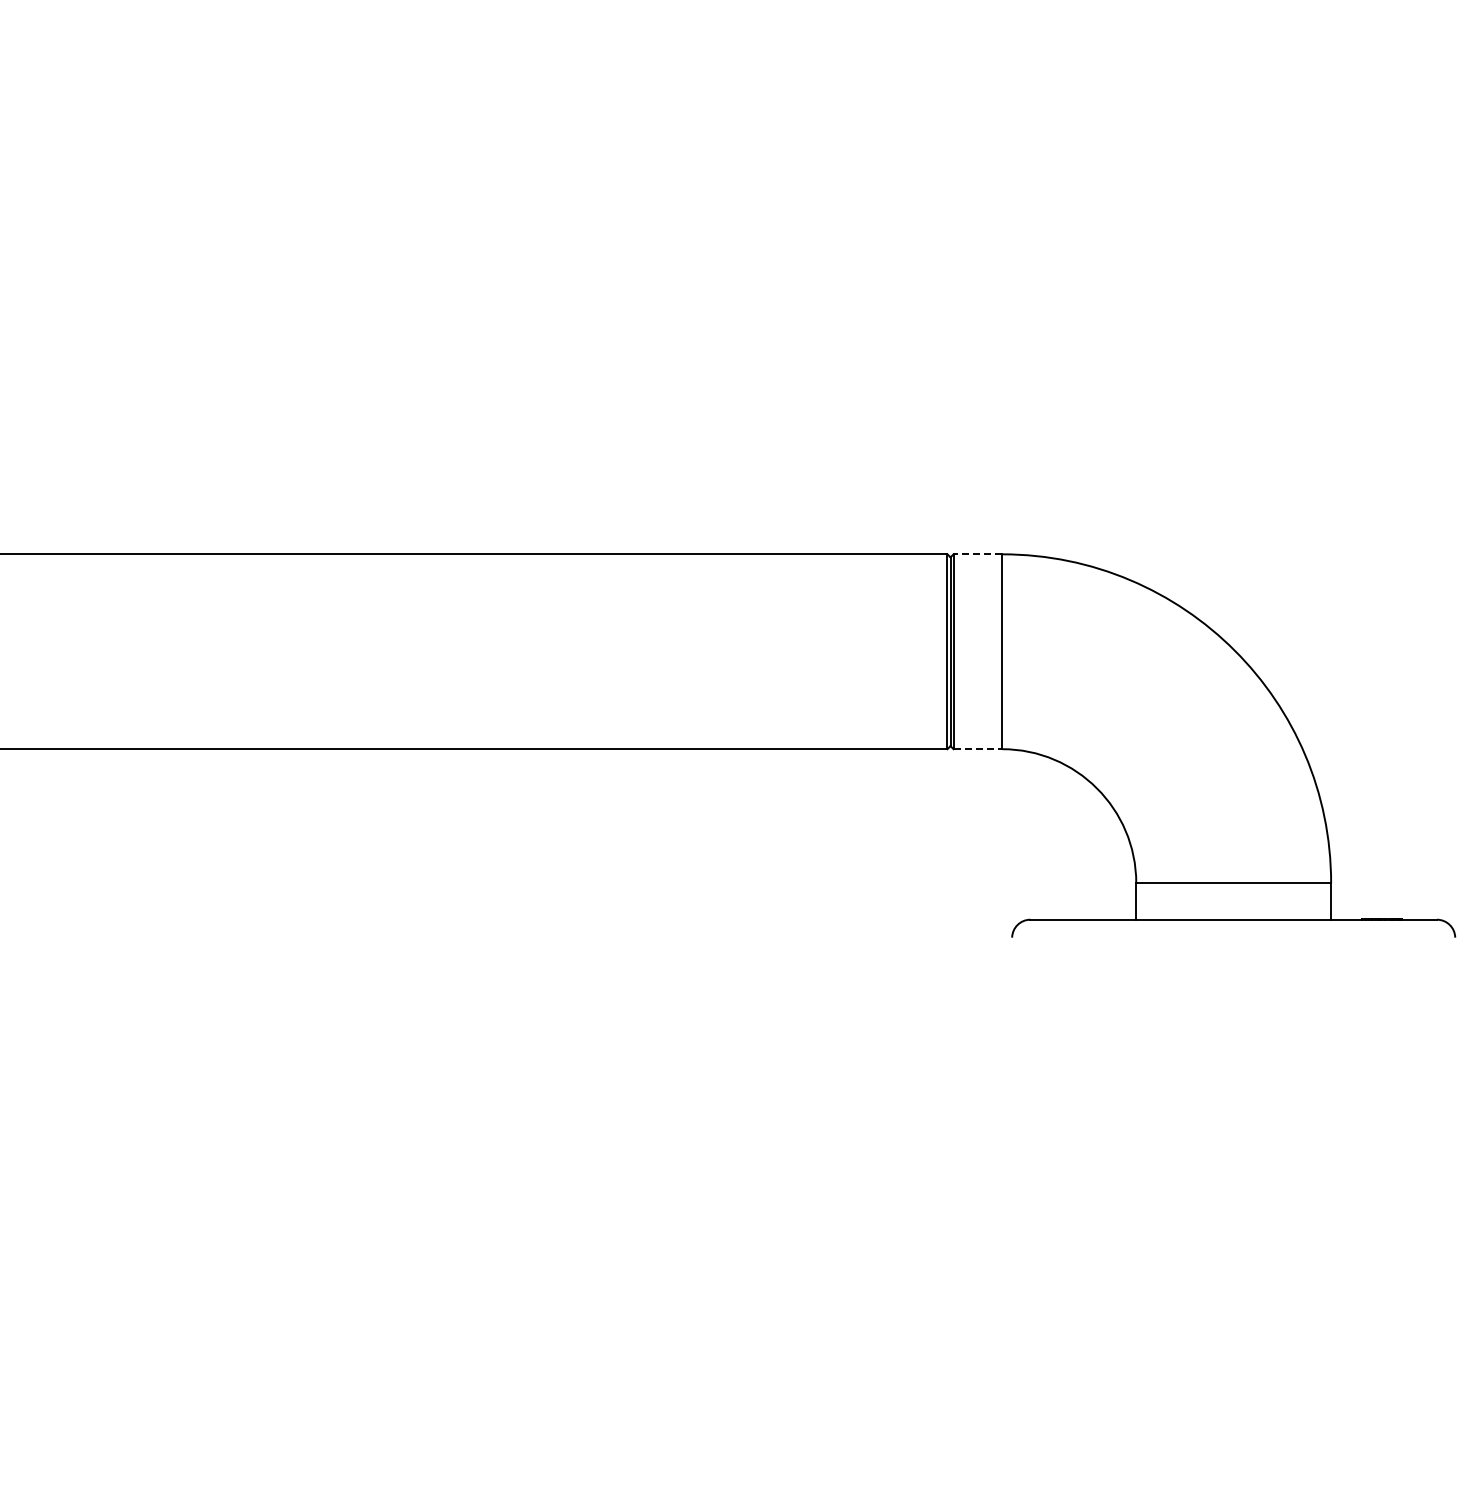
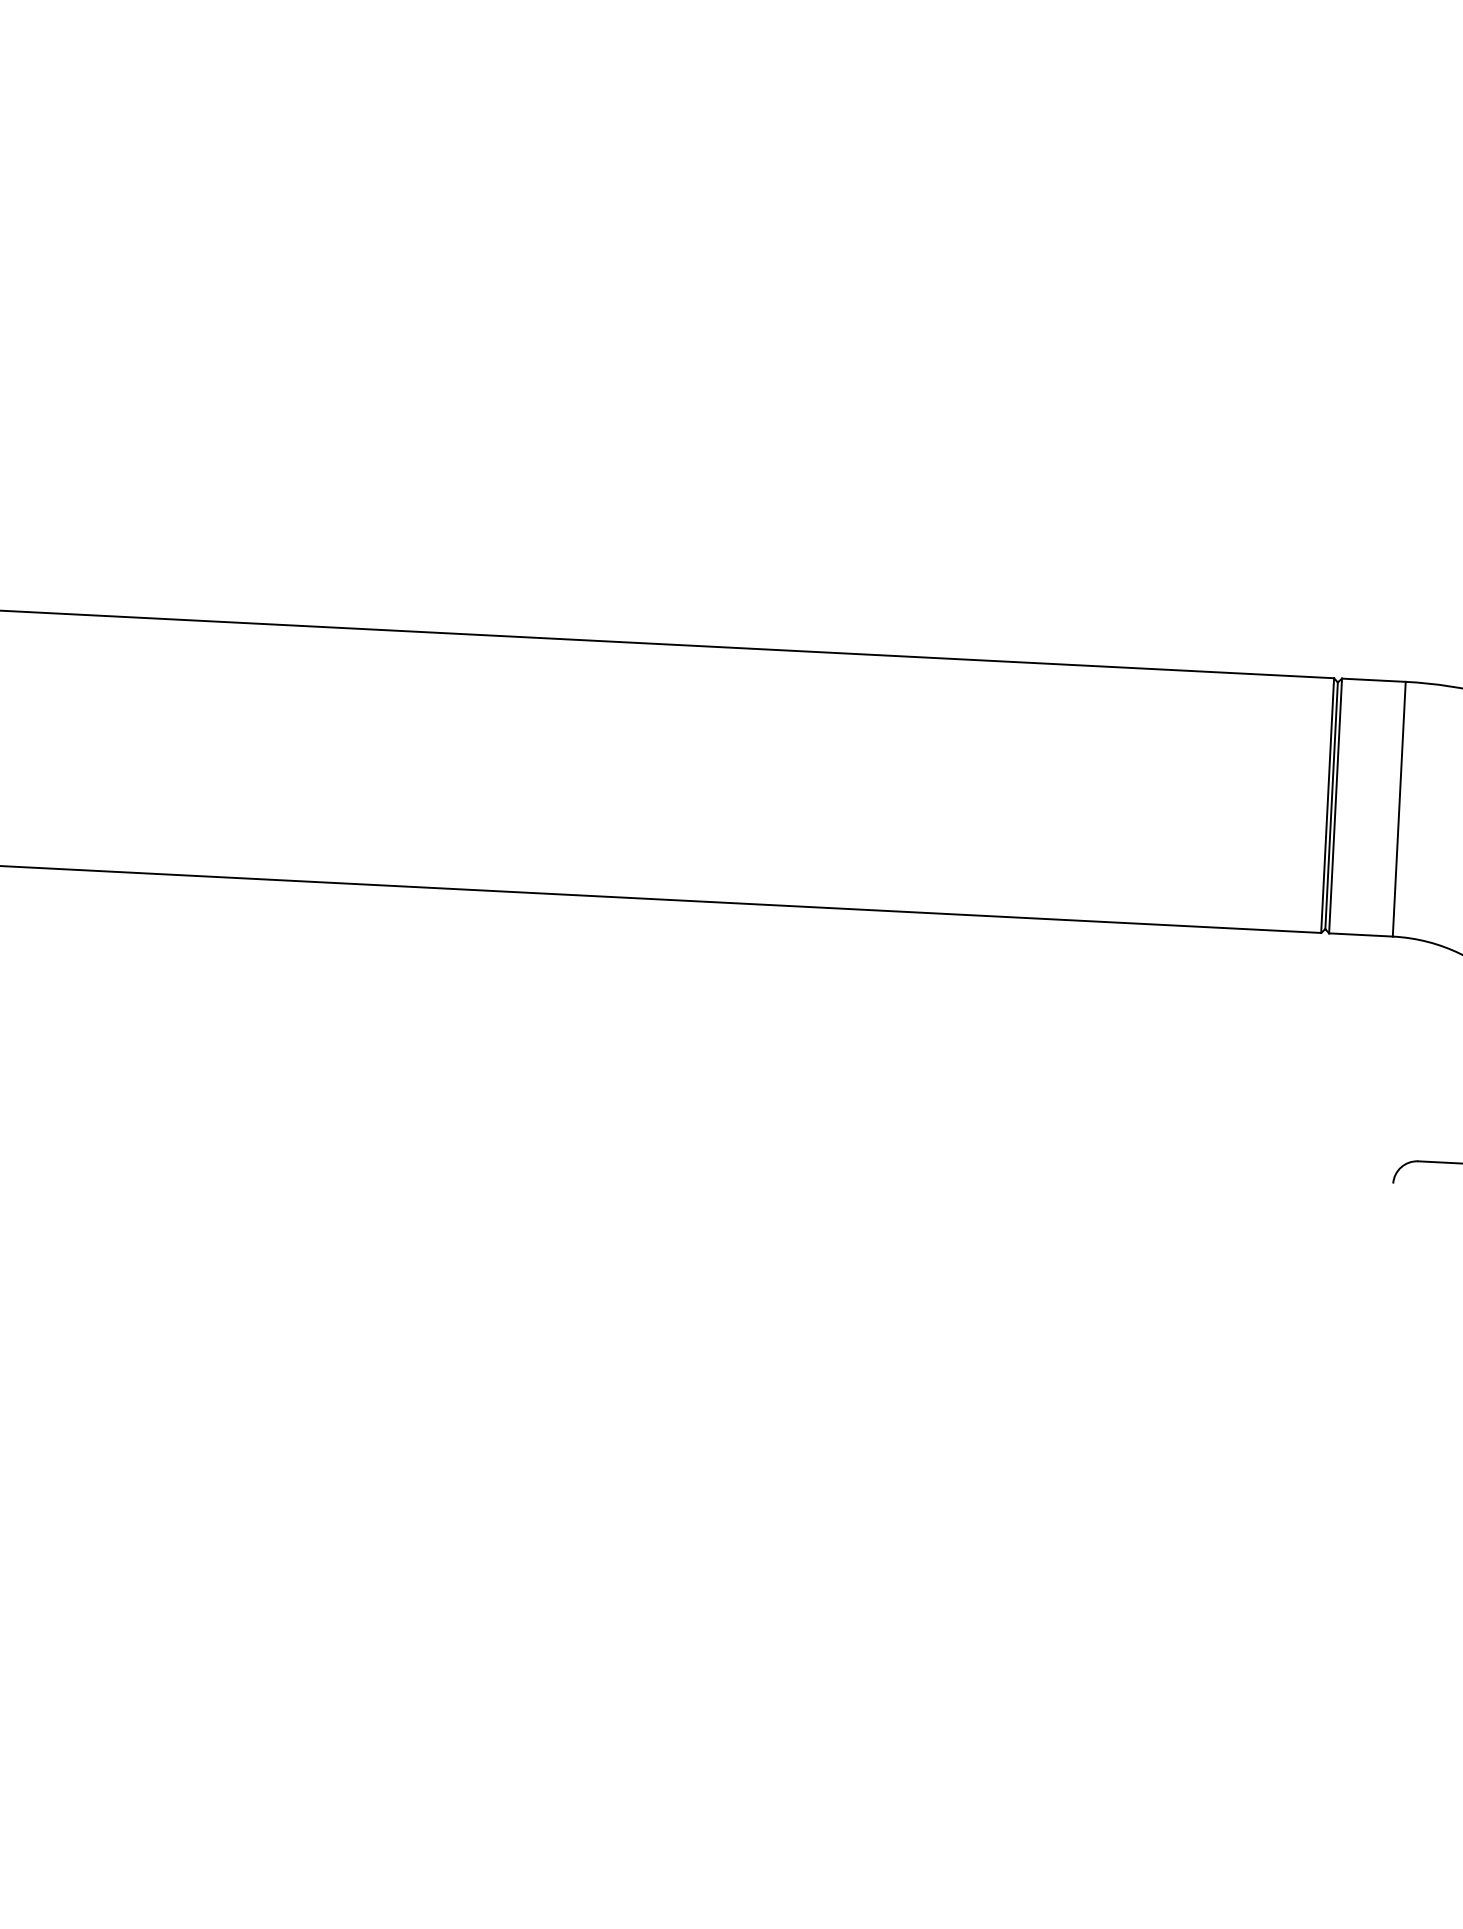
line: (977, 554) -> (1373, 680), dashed -> solid
line: (978, 749) -> (1361, 935), dashed -> solid

